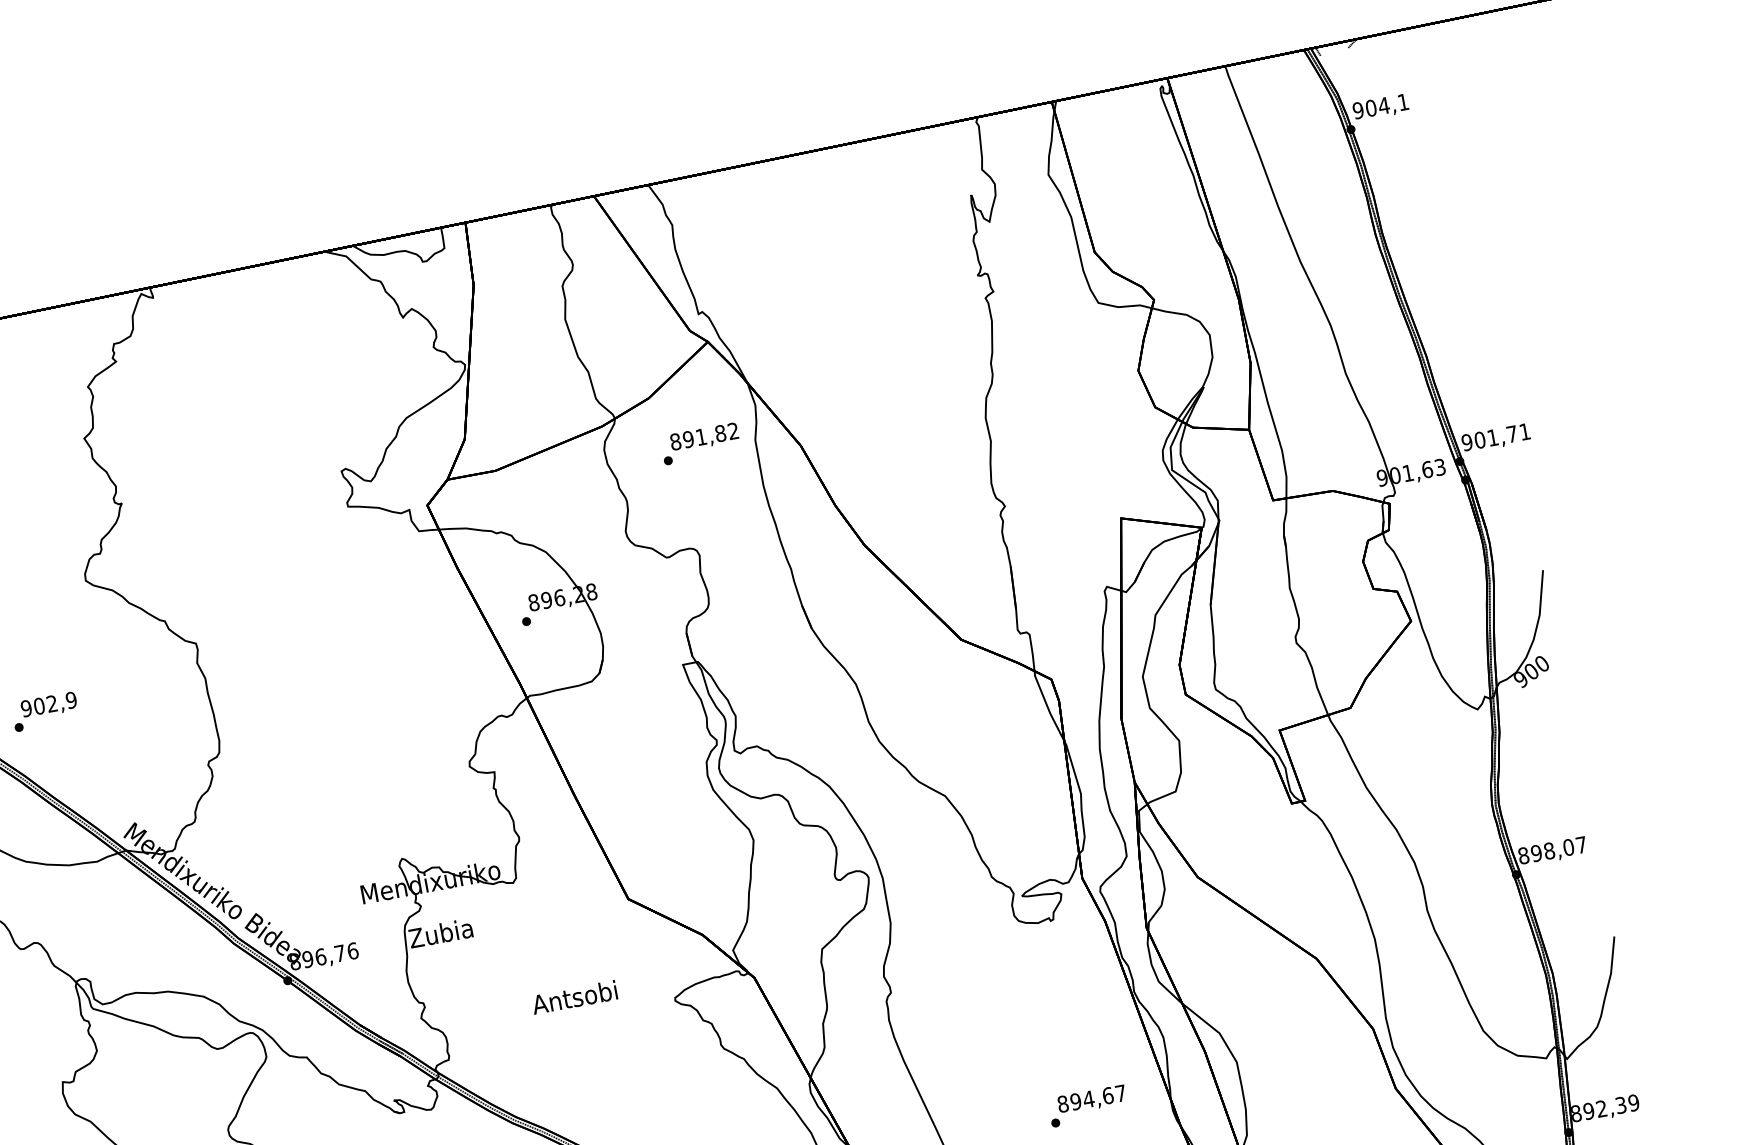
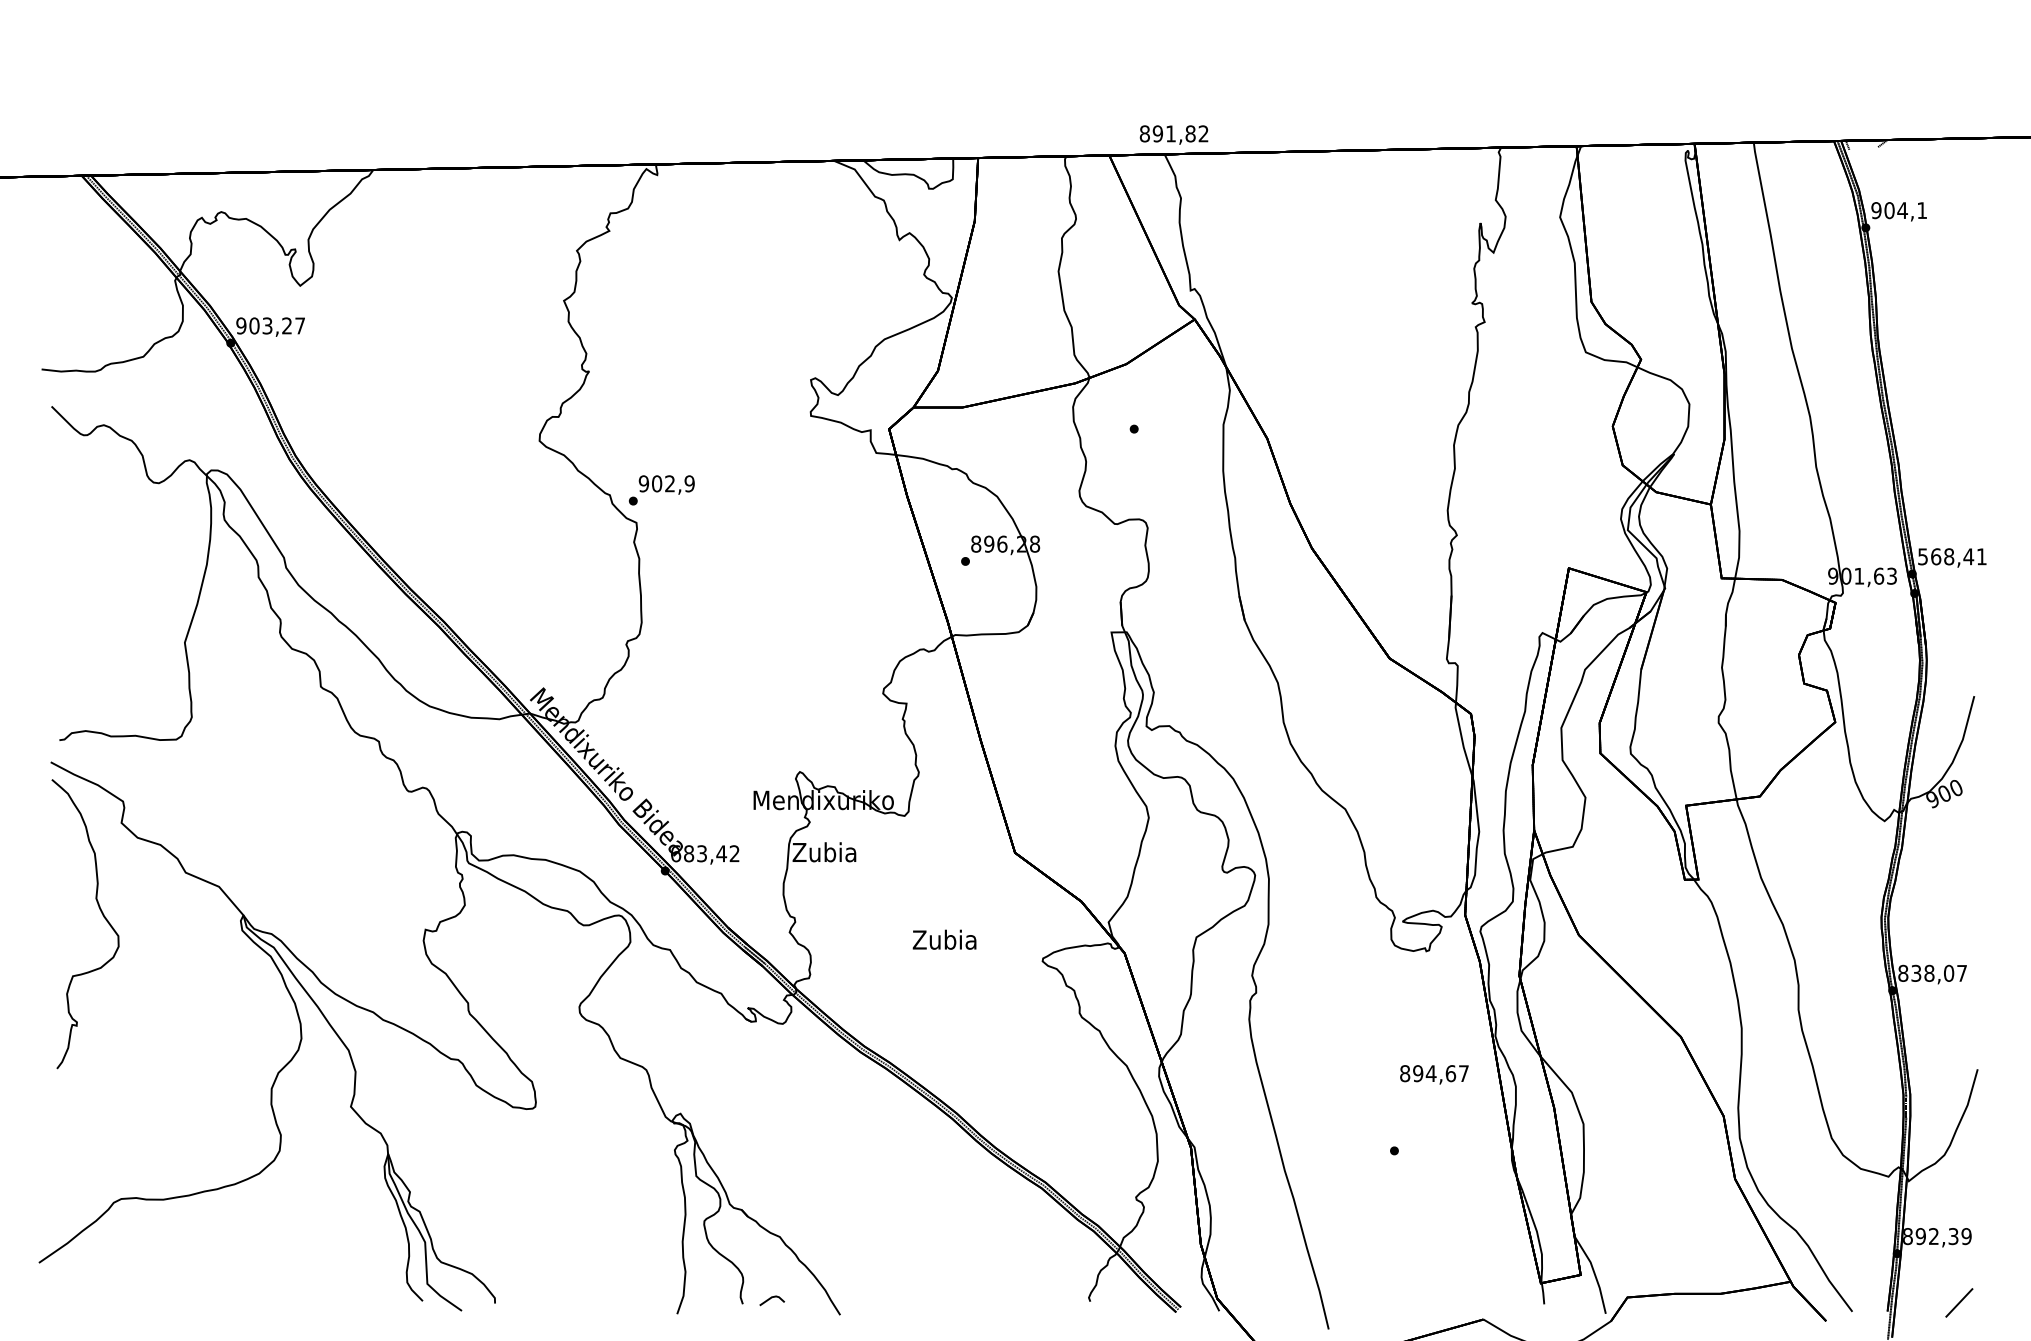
text: (703, 437) -> (1173, 134), moved
text: (1489, 438) -> (1945, 556), 901,71 -> 568,41
text: (44, 711) -> (661, 490), moved
text: (1536, 853) -> (1916, 973), 898,07 -> 838,07
text: (323, 956) -> (704, 853), 896,76 -> 683,42
text: (573, 997) -> (943, 939), Antsobi -> Zubia
text: (1092, 1099) -> (1434, 1074), moved

